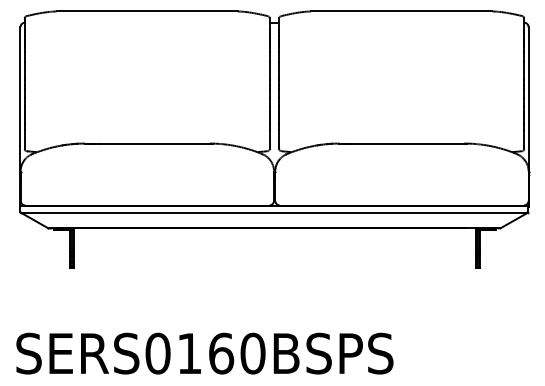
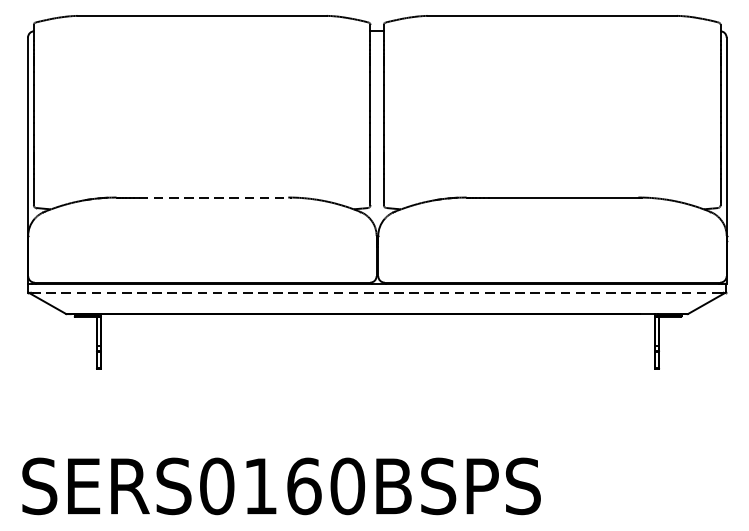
line: (156, 143) -> (215, 197), solid -> dashed
line: (273, 212) -> (375, 292), solid -> dashed

